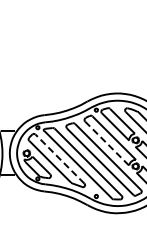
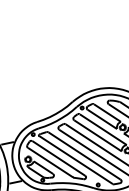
line: (107, 144) -> (98, 136), dashed -> solid
line: (59, 159) -> (58, 158), dashed -> solid

